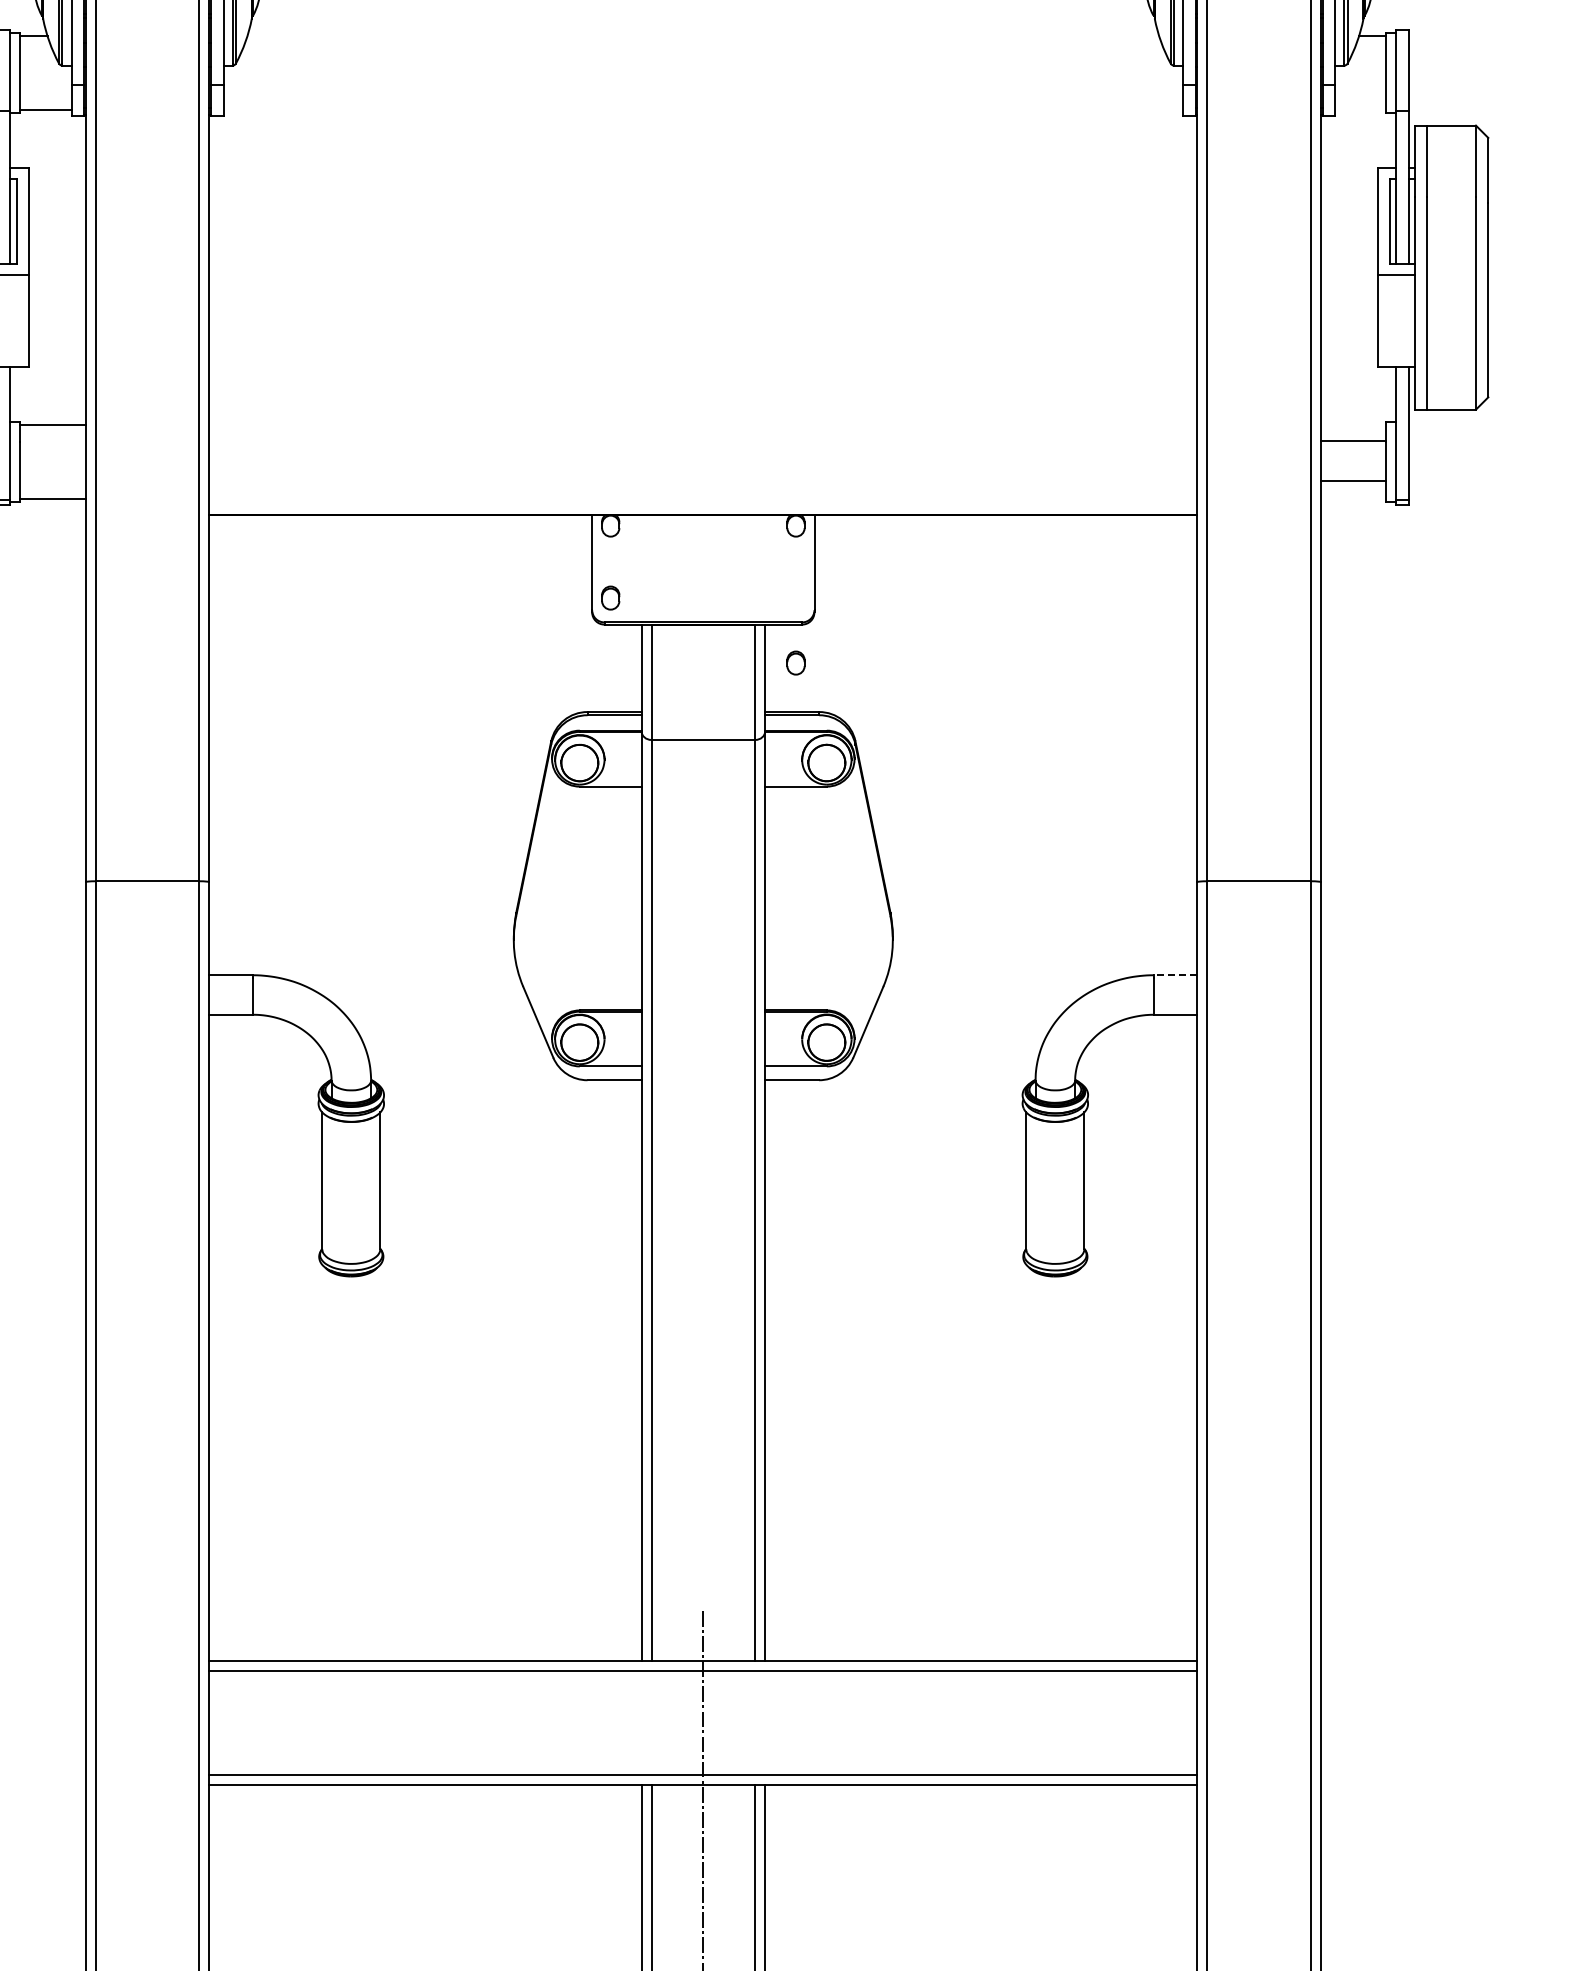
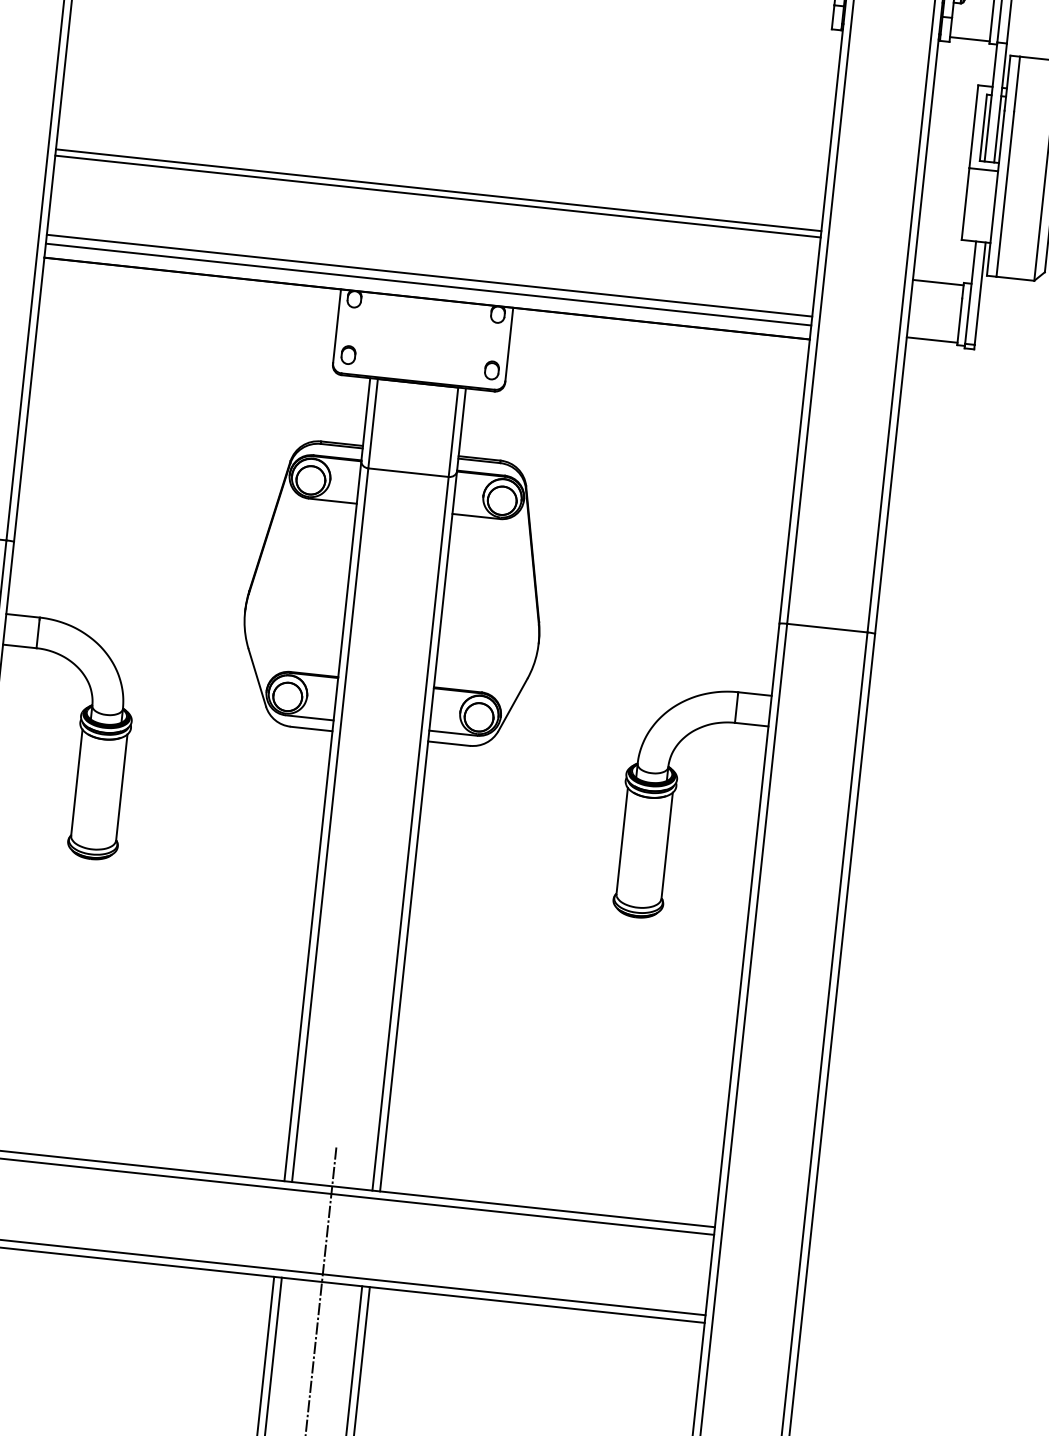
line: (1360, 110) -> (969, 39), added
line: (703, 375) -> (438, 190), added
line: (703, 383) -> (438, 196), added
line: (1353, 441) -> (931, 340), moved
line: (1353, 481) -> (938, 282), moved
line: (703, 485) -> (429, 275), added
line: (703, 497) -> (428, 284), added
part: (795, 662) -> (491, 369), moved
line: (1175, 975) -> (754, 694), dashed -> solid

